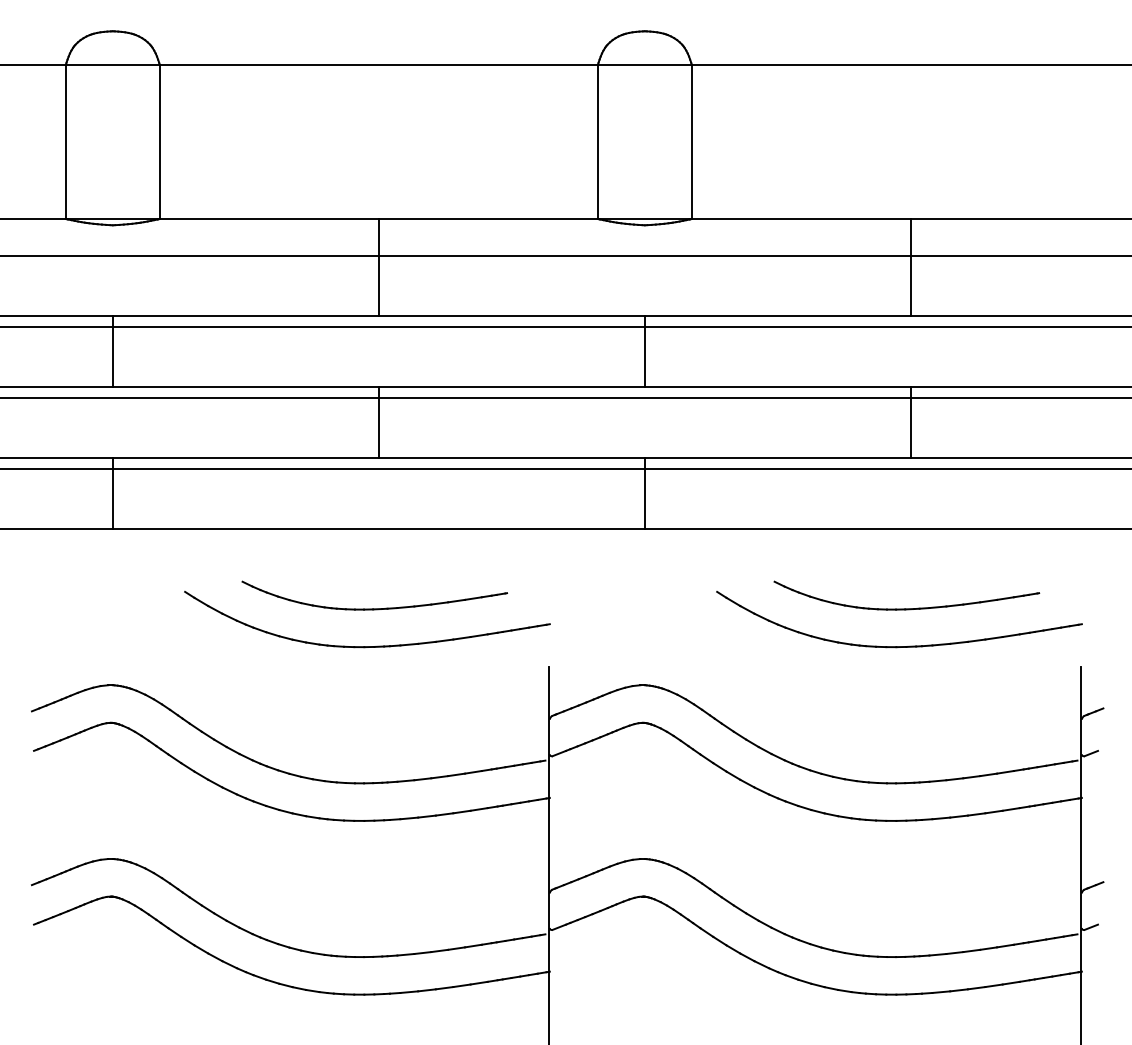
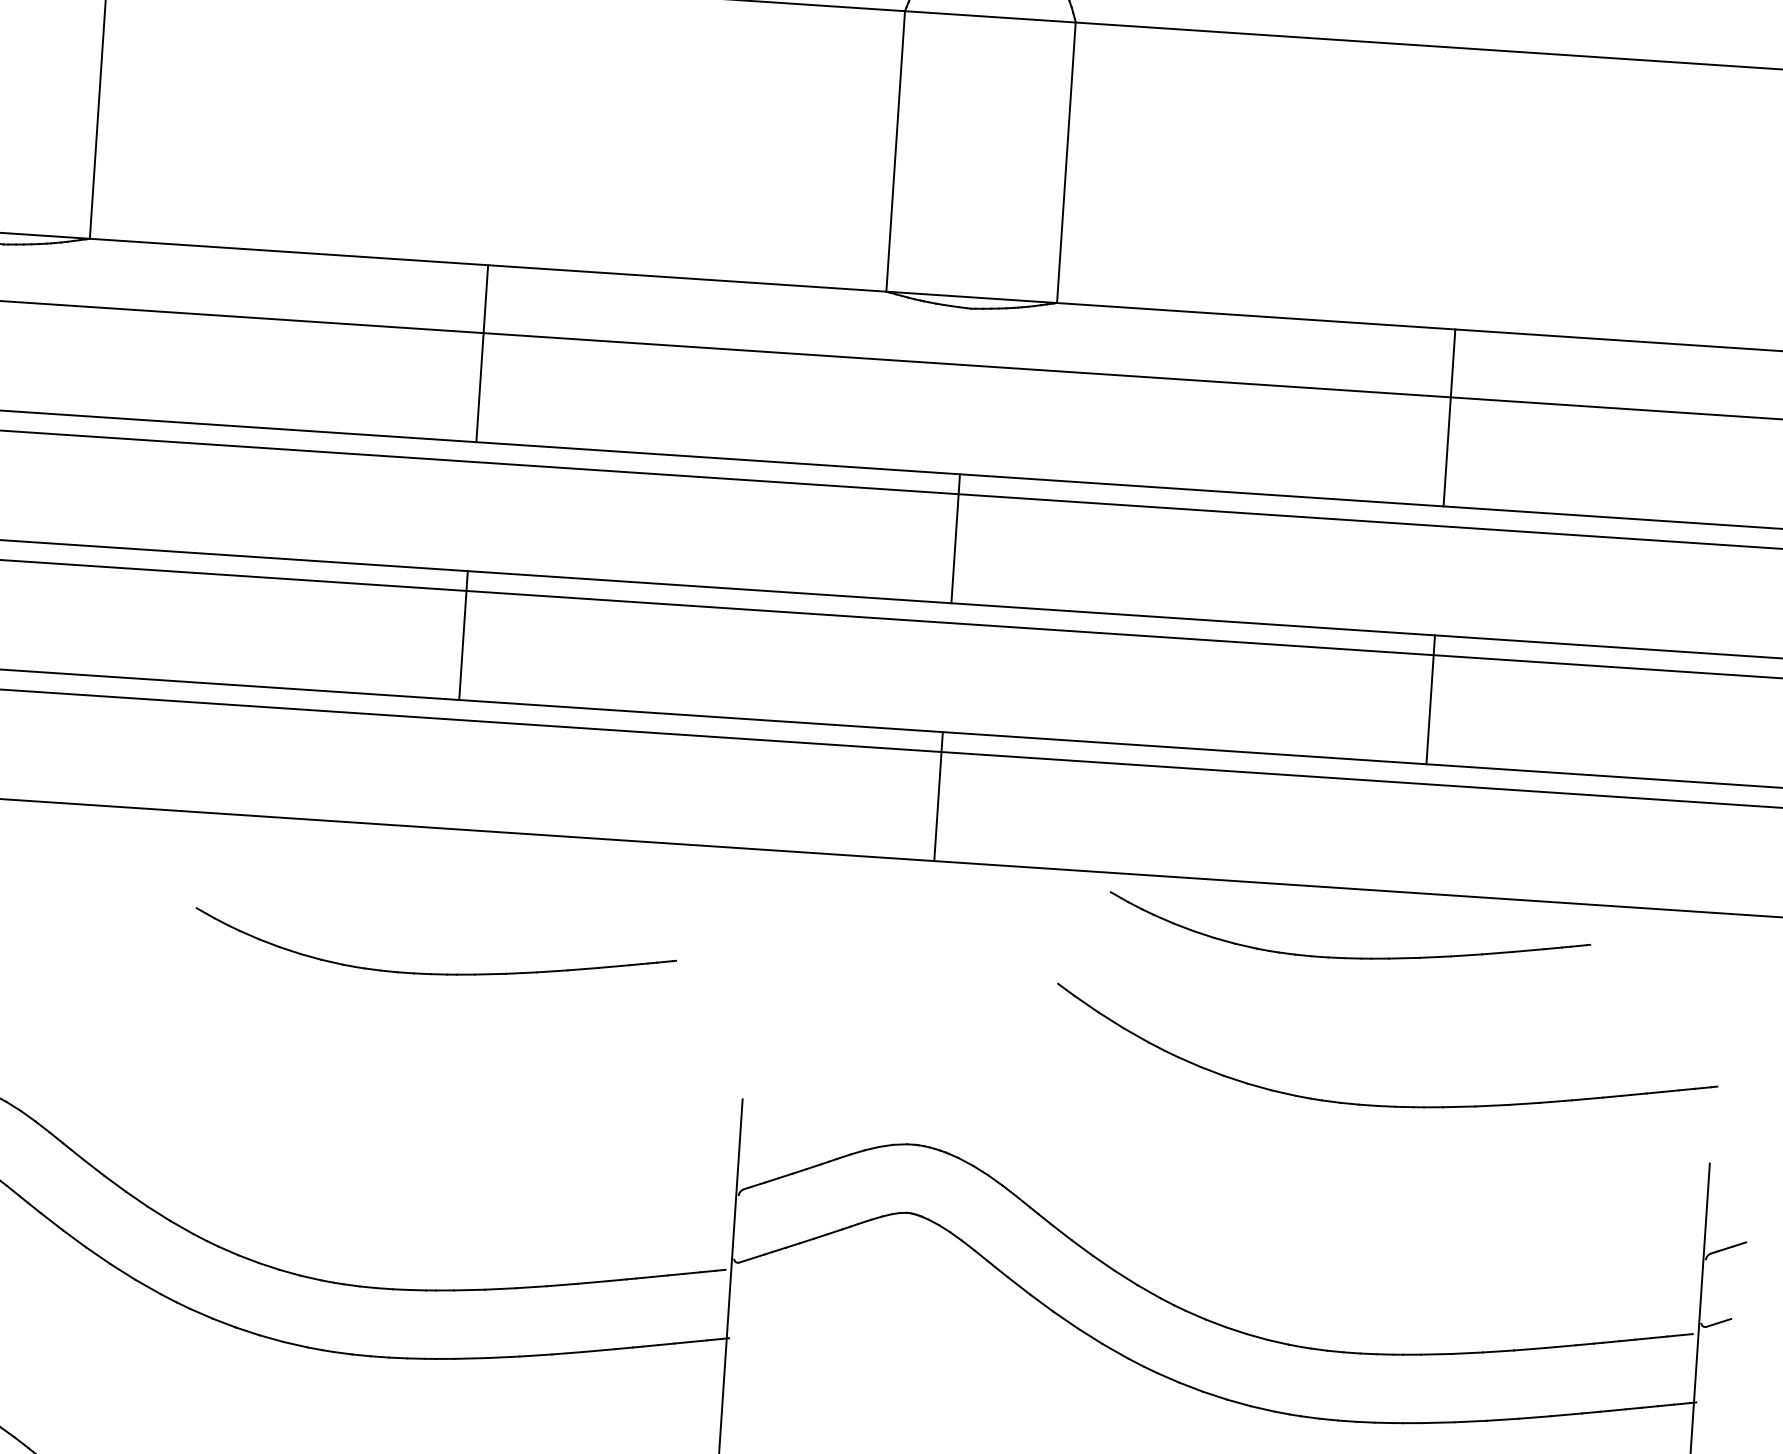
part: (906, 608) -> (1347, 956), moved
part: (367, 646) -> (415, 1040), removed

